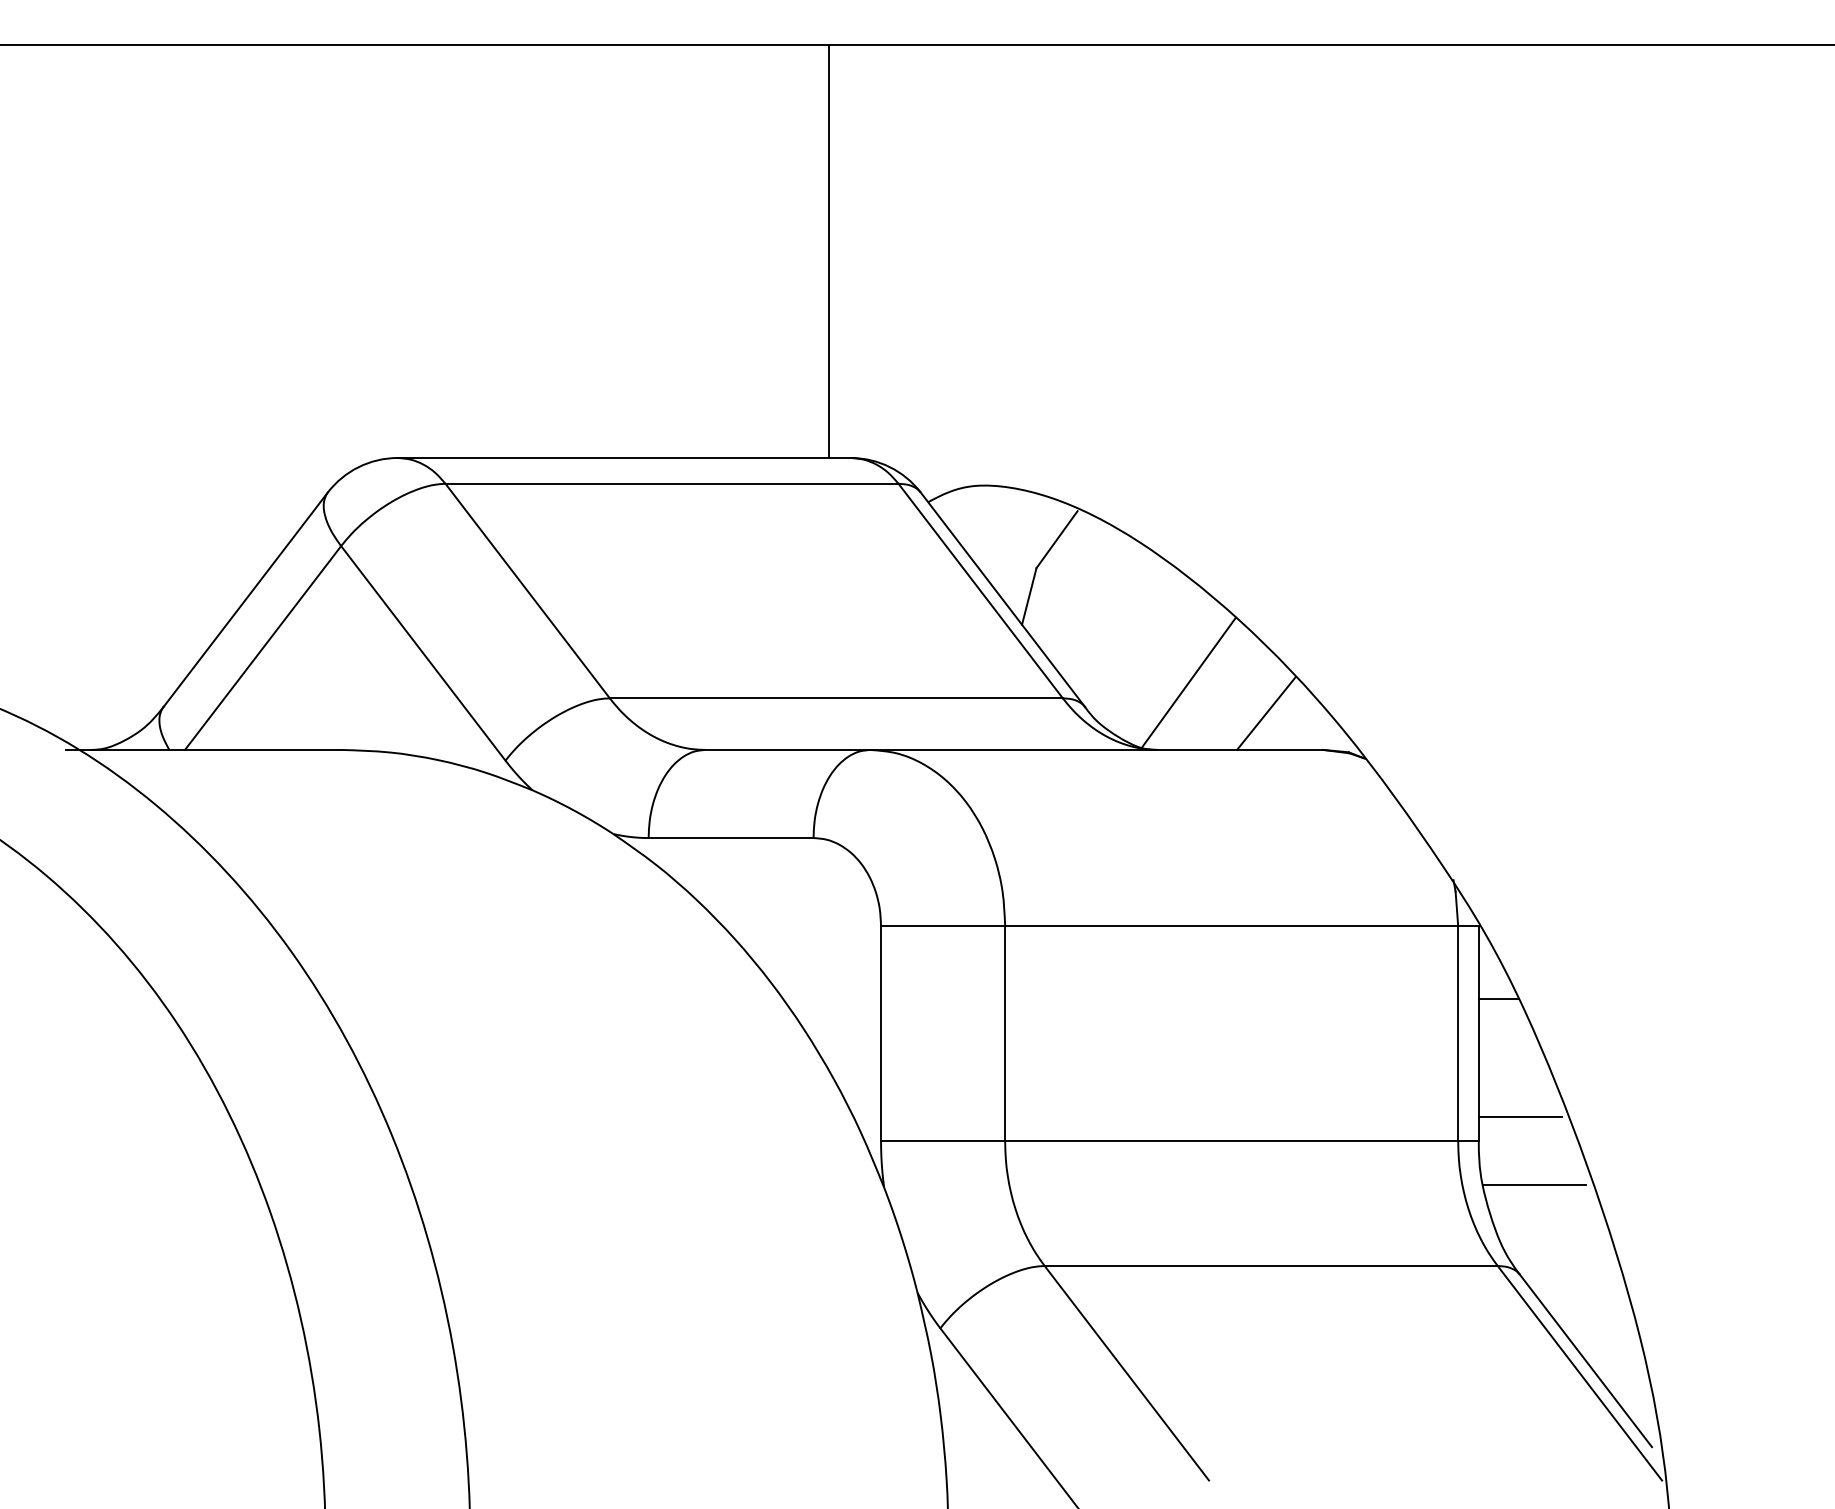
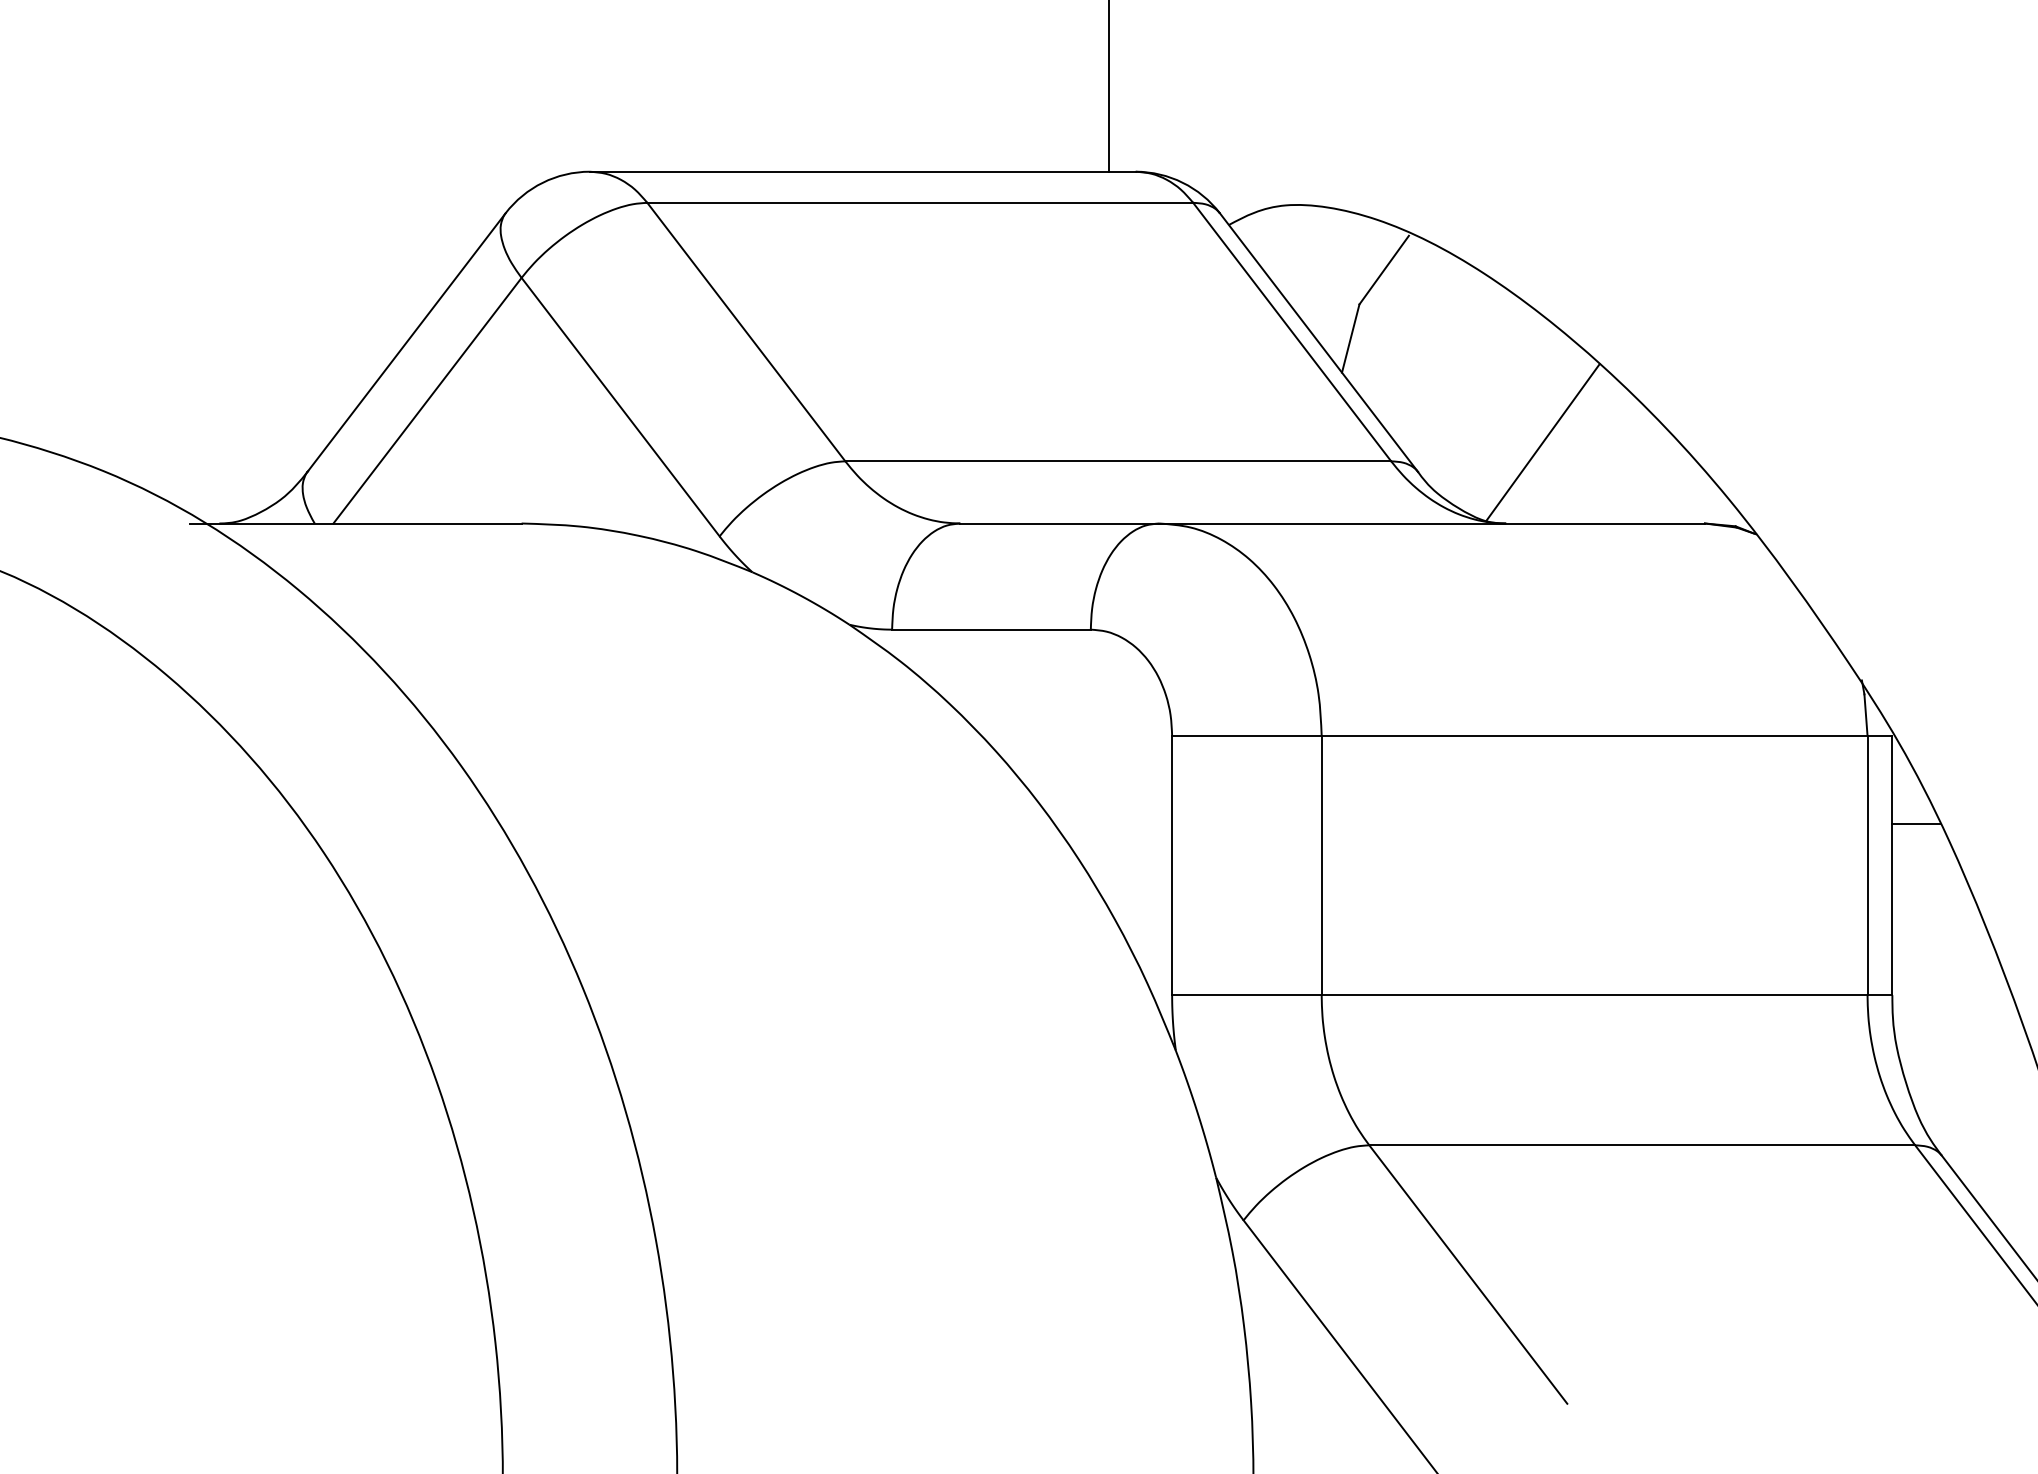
line: (1266, 713) -> (1636, 479), removed
line: (1520, 1116) -> (1942, 965), removed
line: (1534, 1184) -> (1959, 1047), removed

